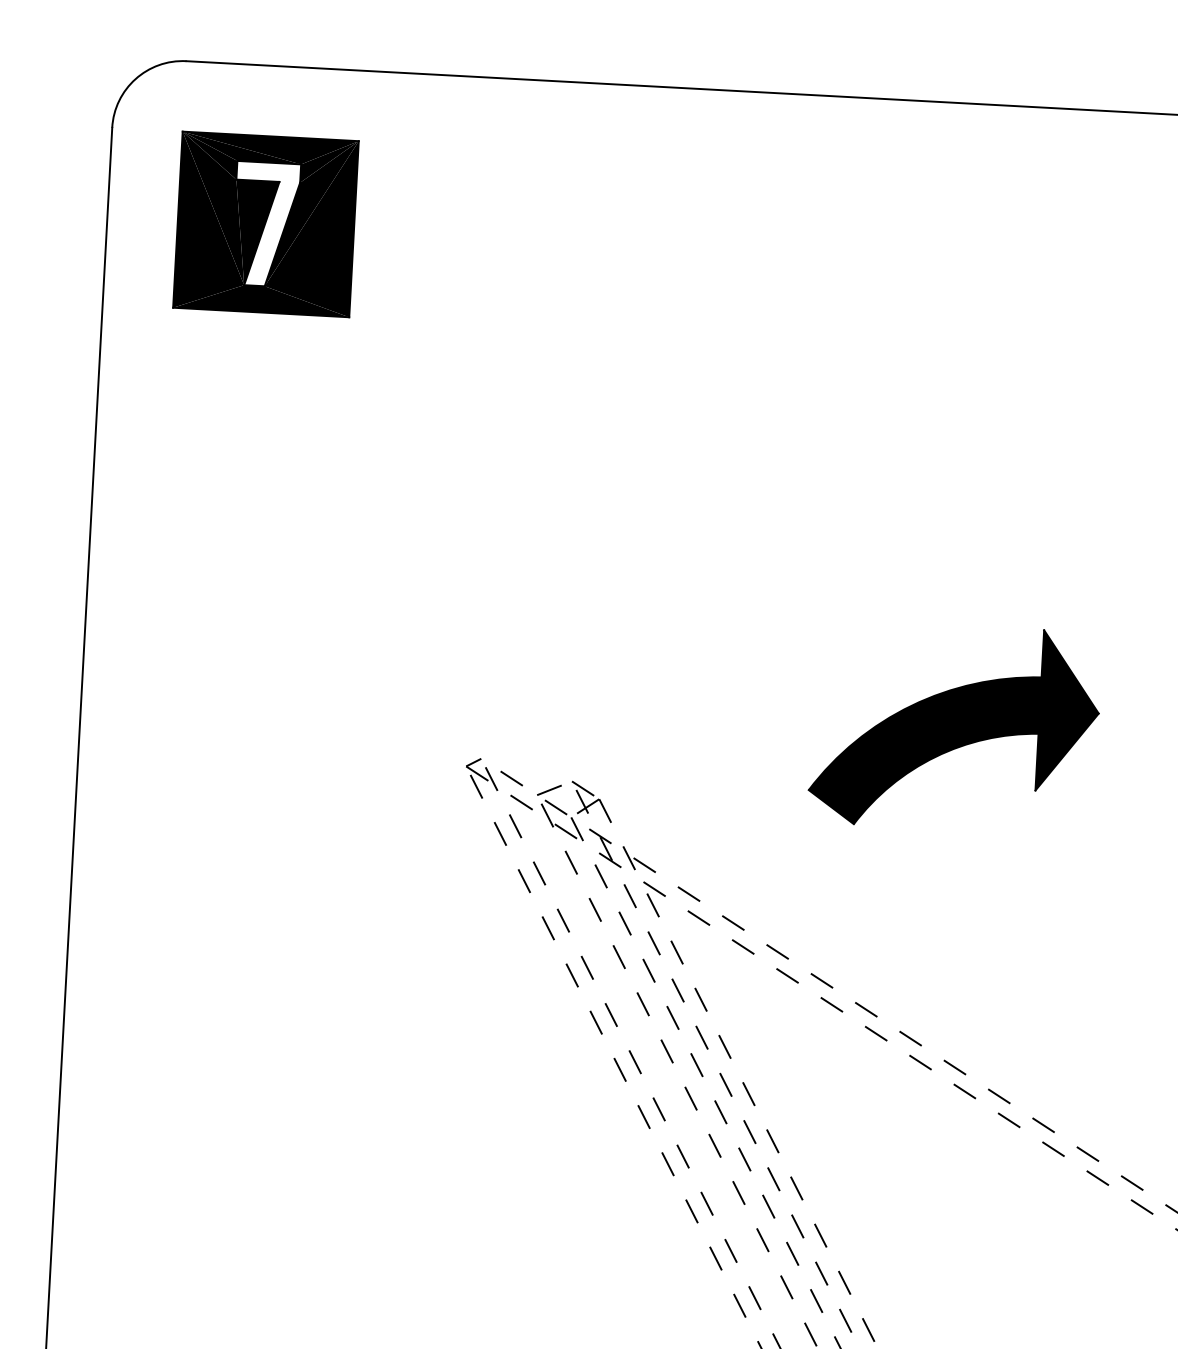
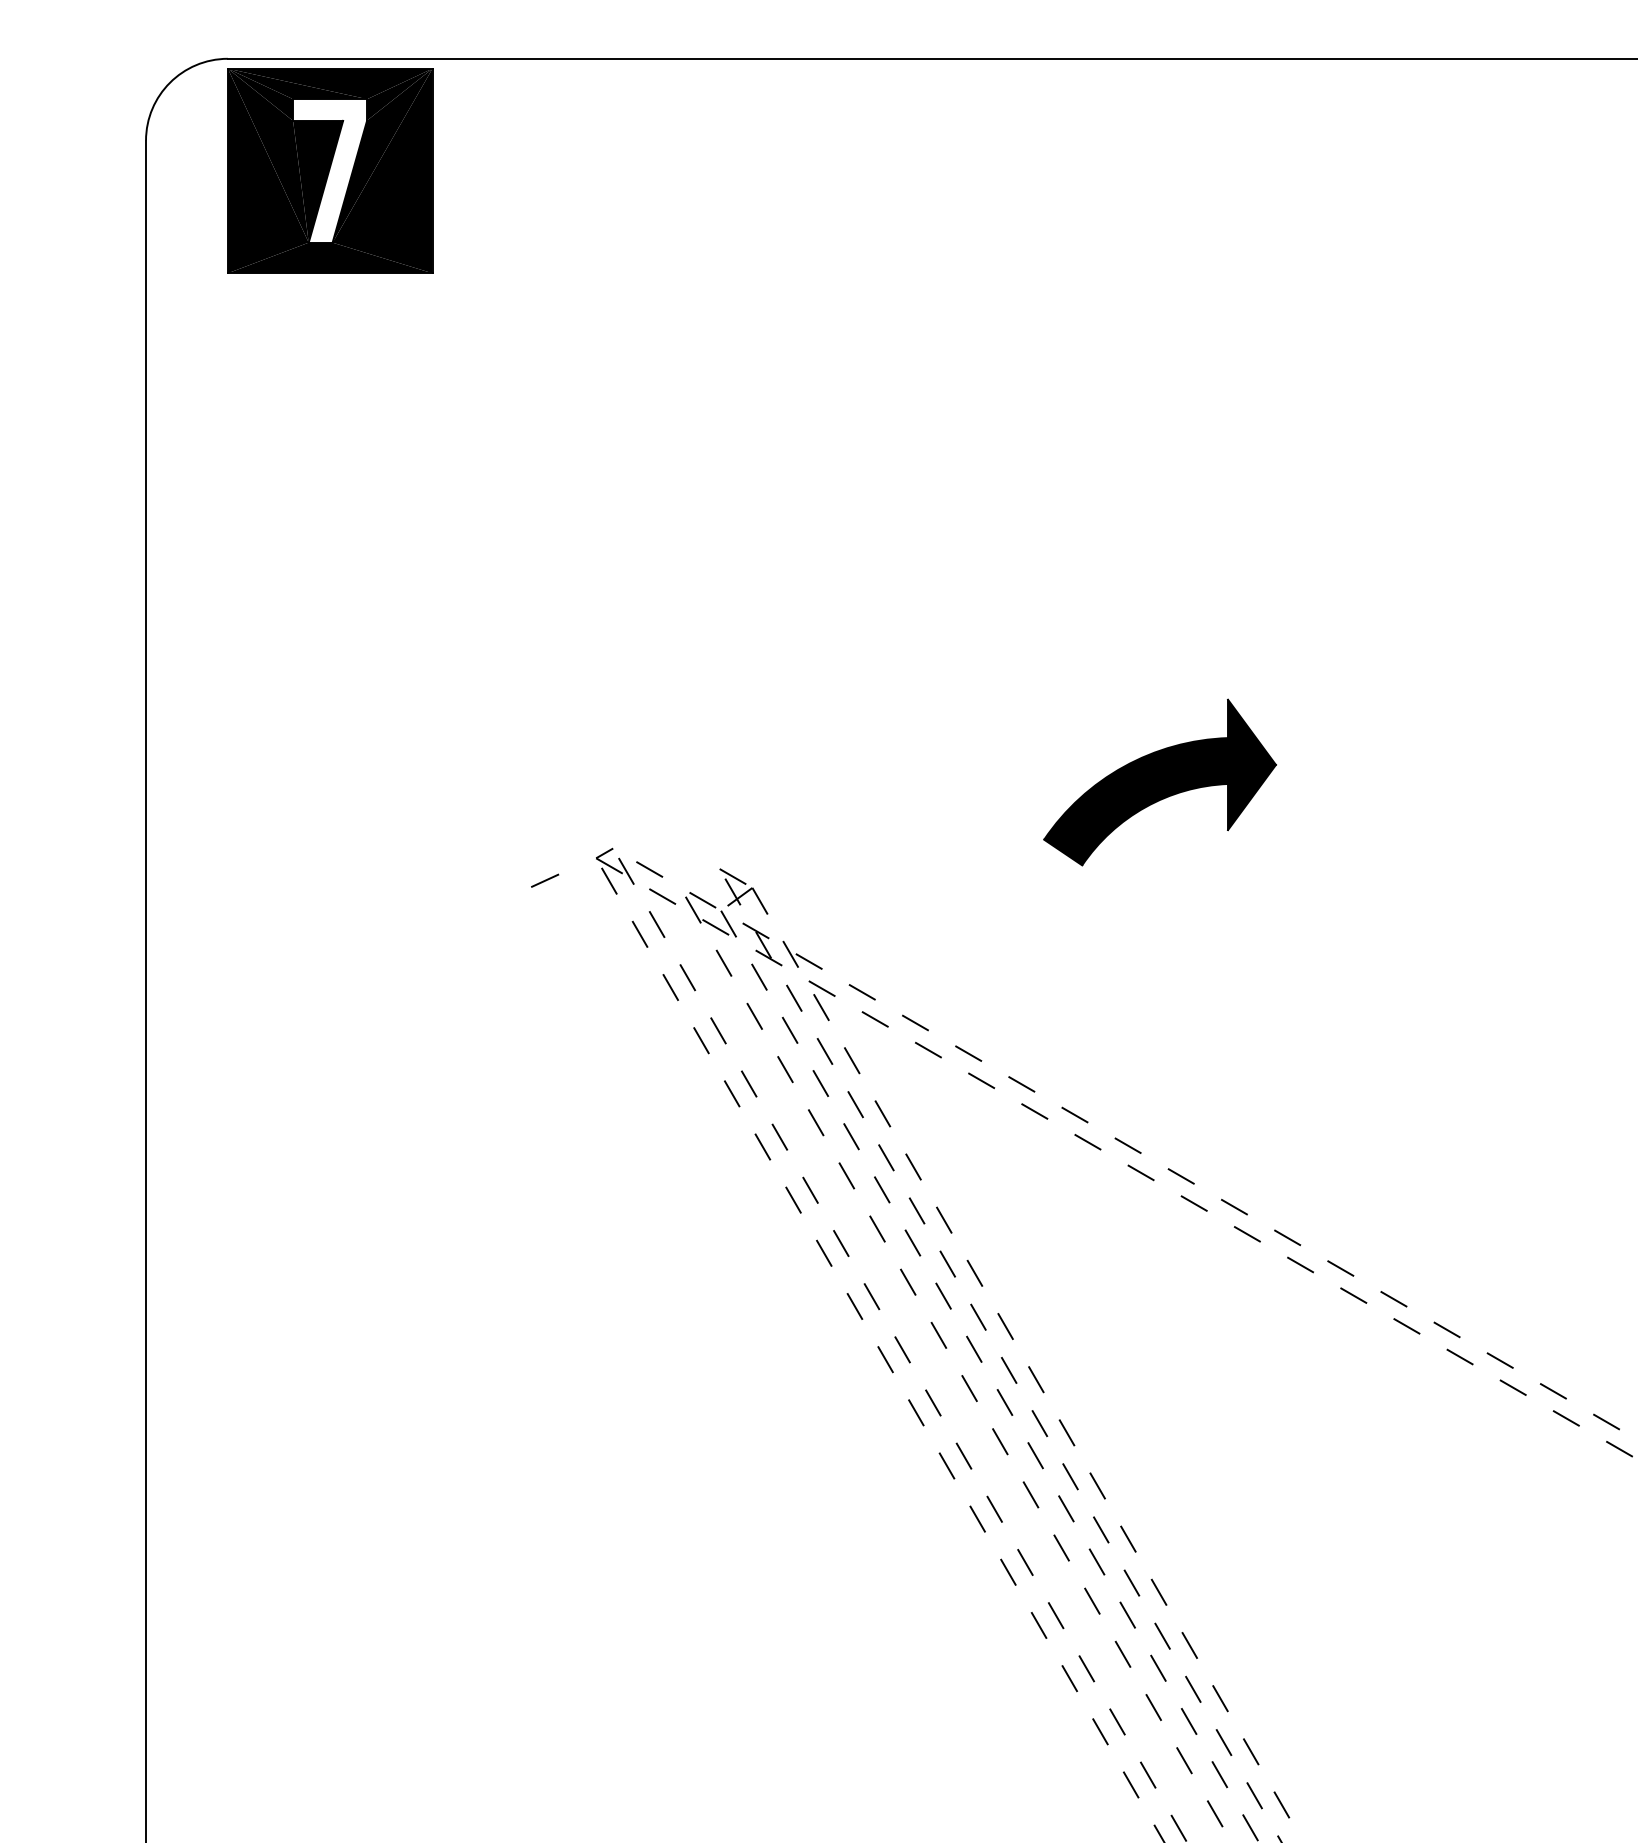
part: (266, 224) -> (330, 170), moved
part: (954, 727) -> (1159, 782), size x0.7
line: (549, 790) -> (545, 880), moved

